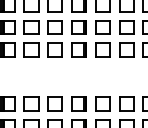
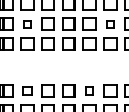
part: (31, 27) -> (27, 24), size x0.6
part: (126, 27) -> (110, 24), size x0.6
part: (31, 103) -> (27, 90), size x0.7
part: (102, 103) -> (89, 90), size x0.6

